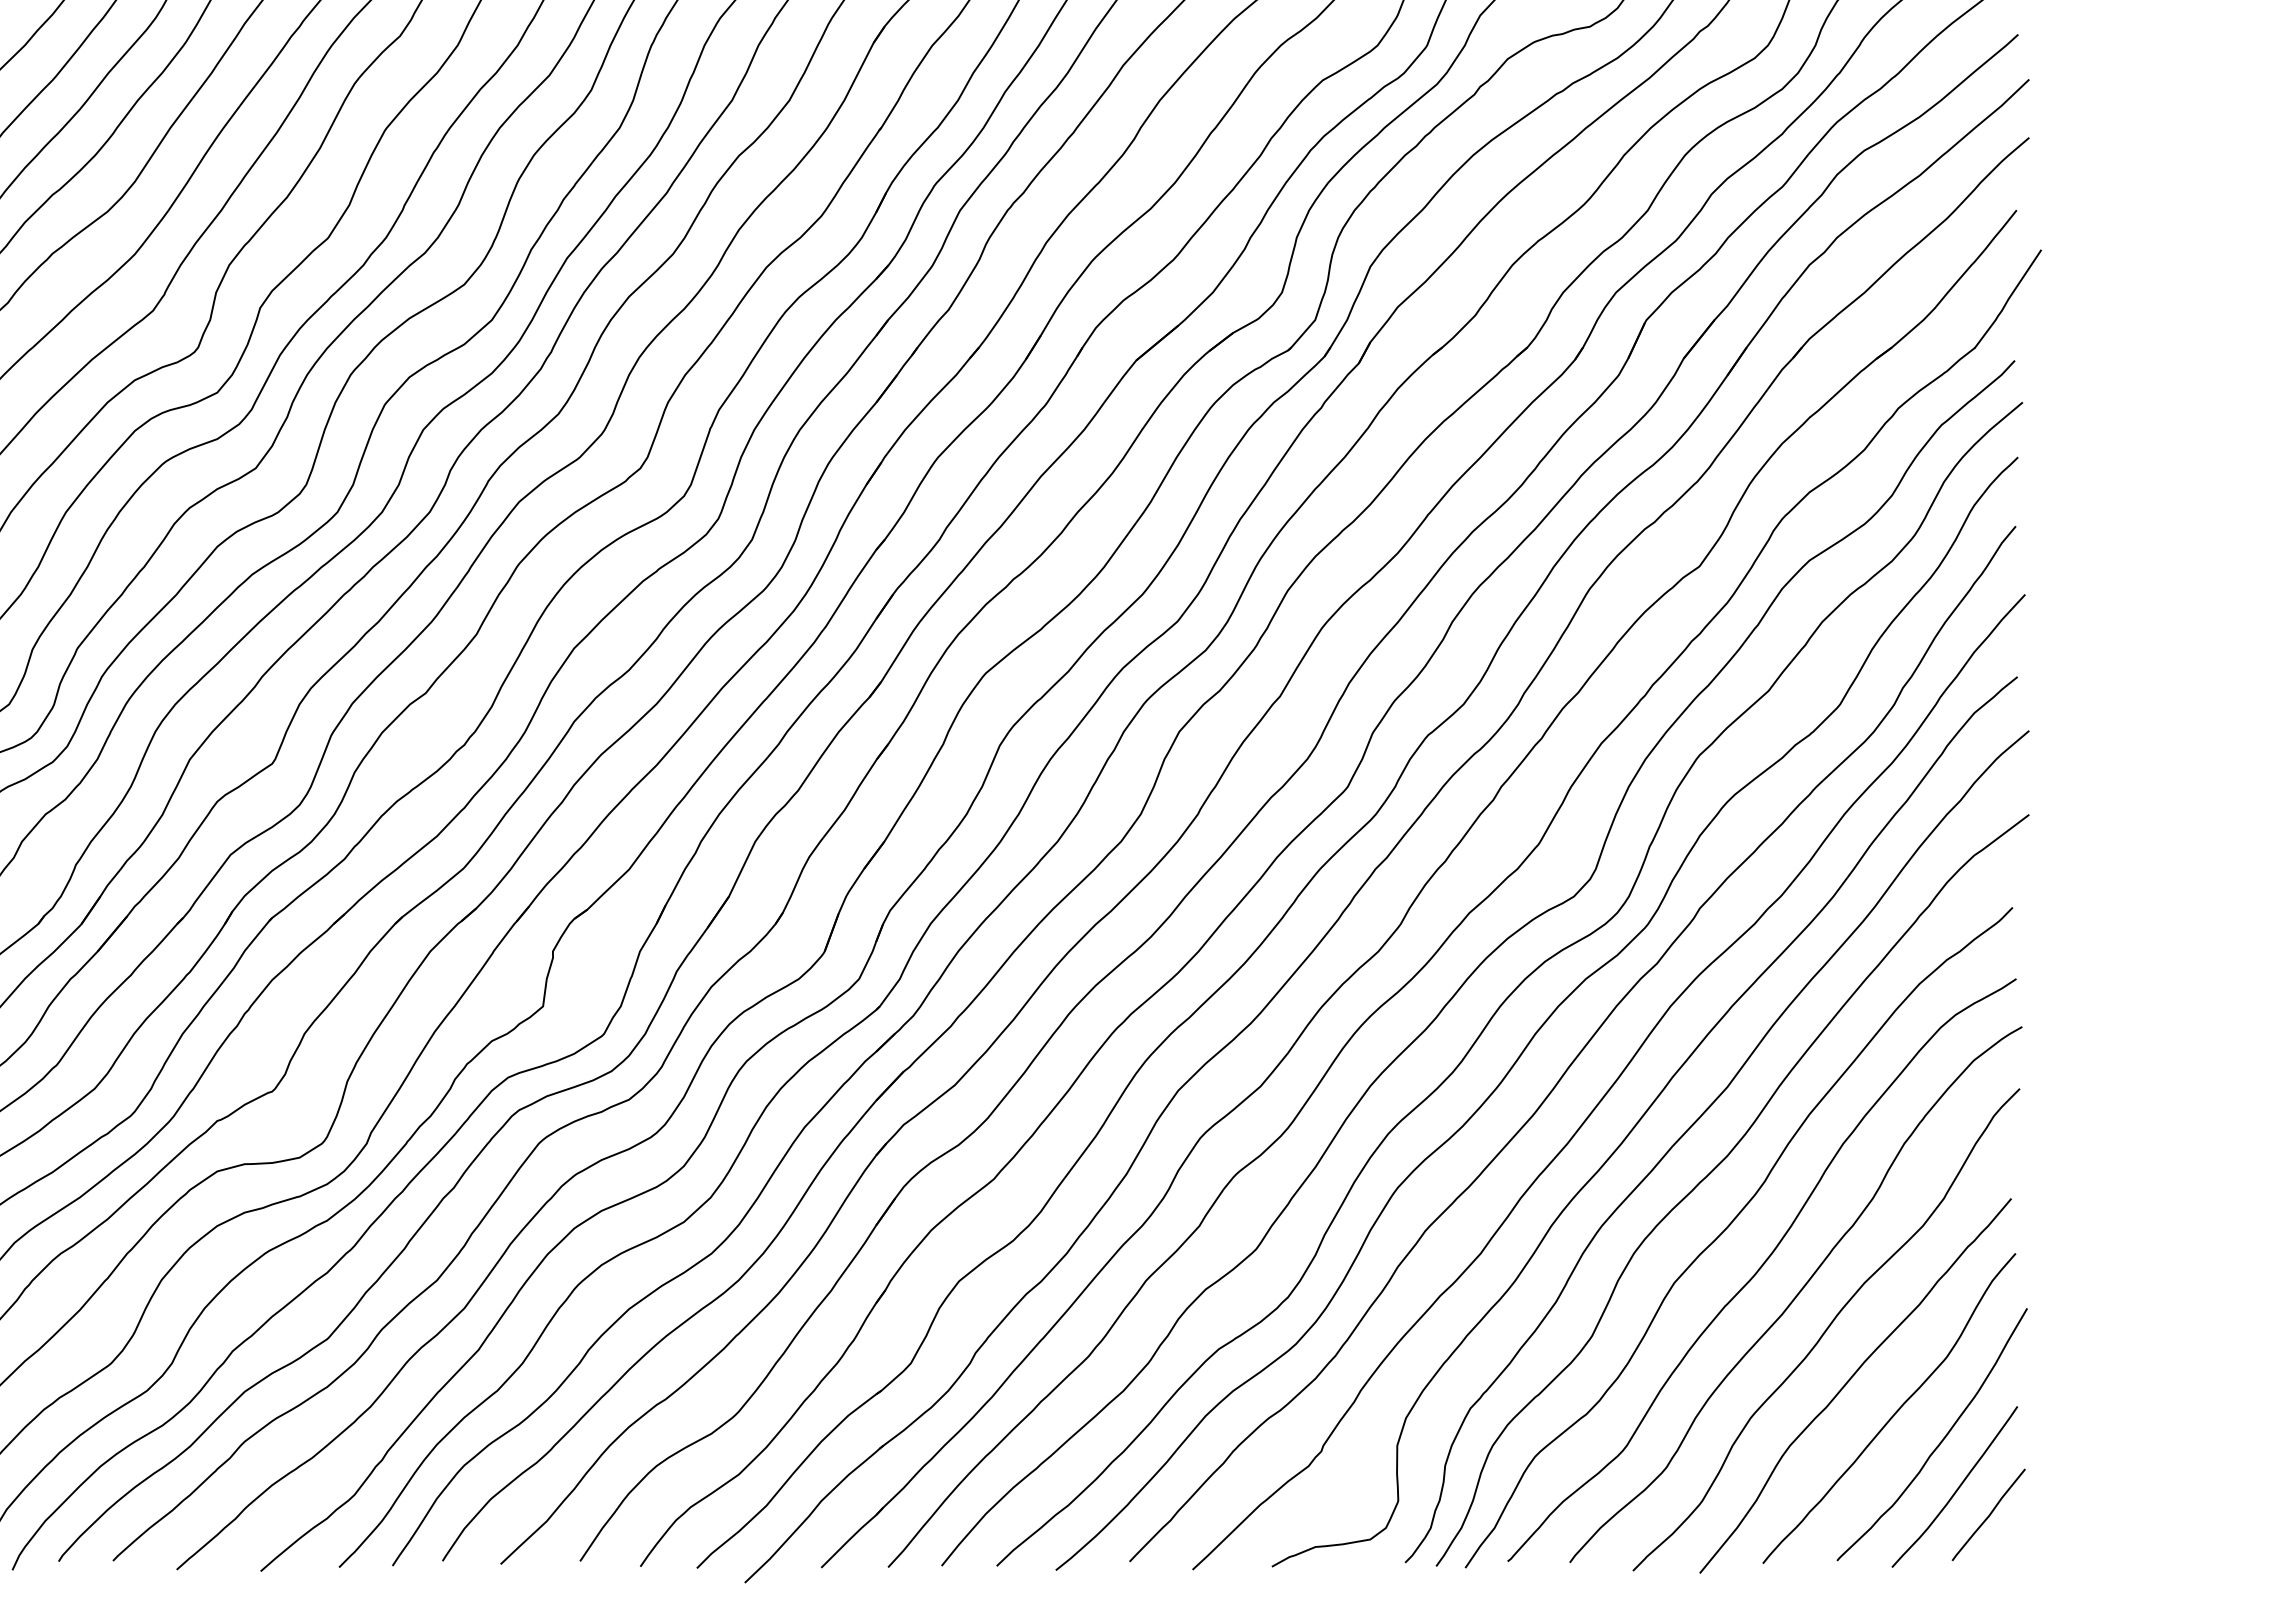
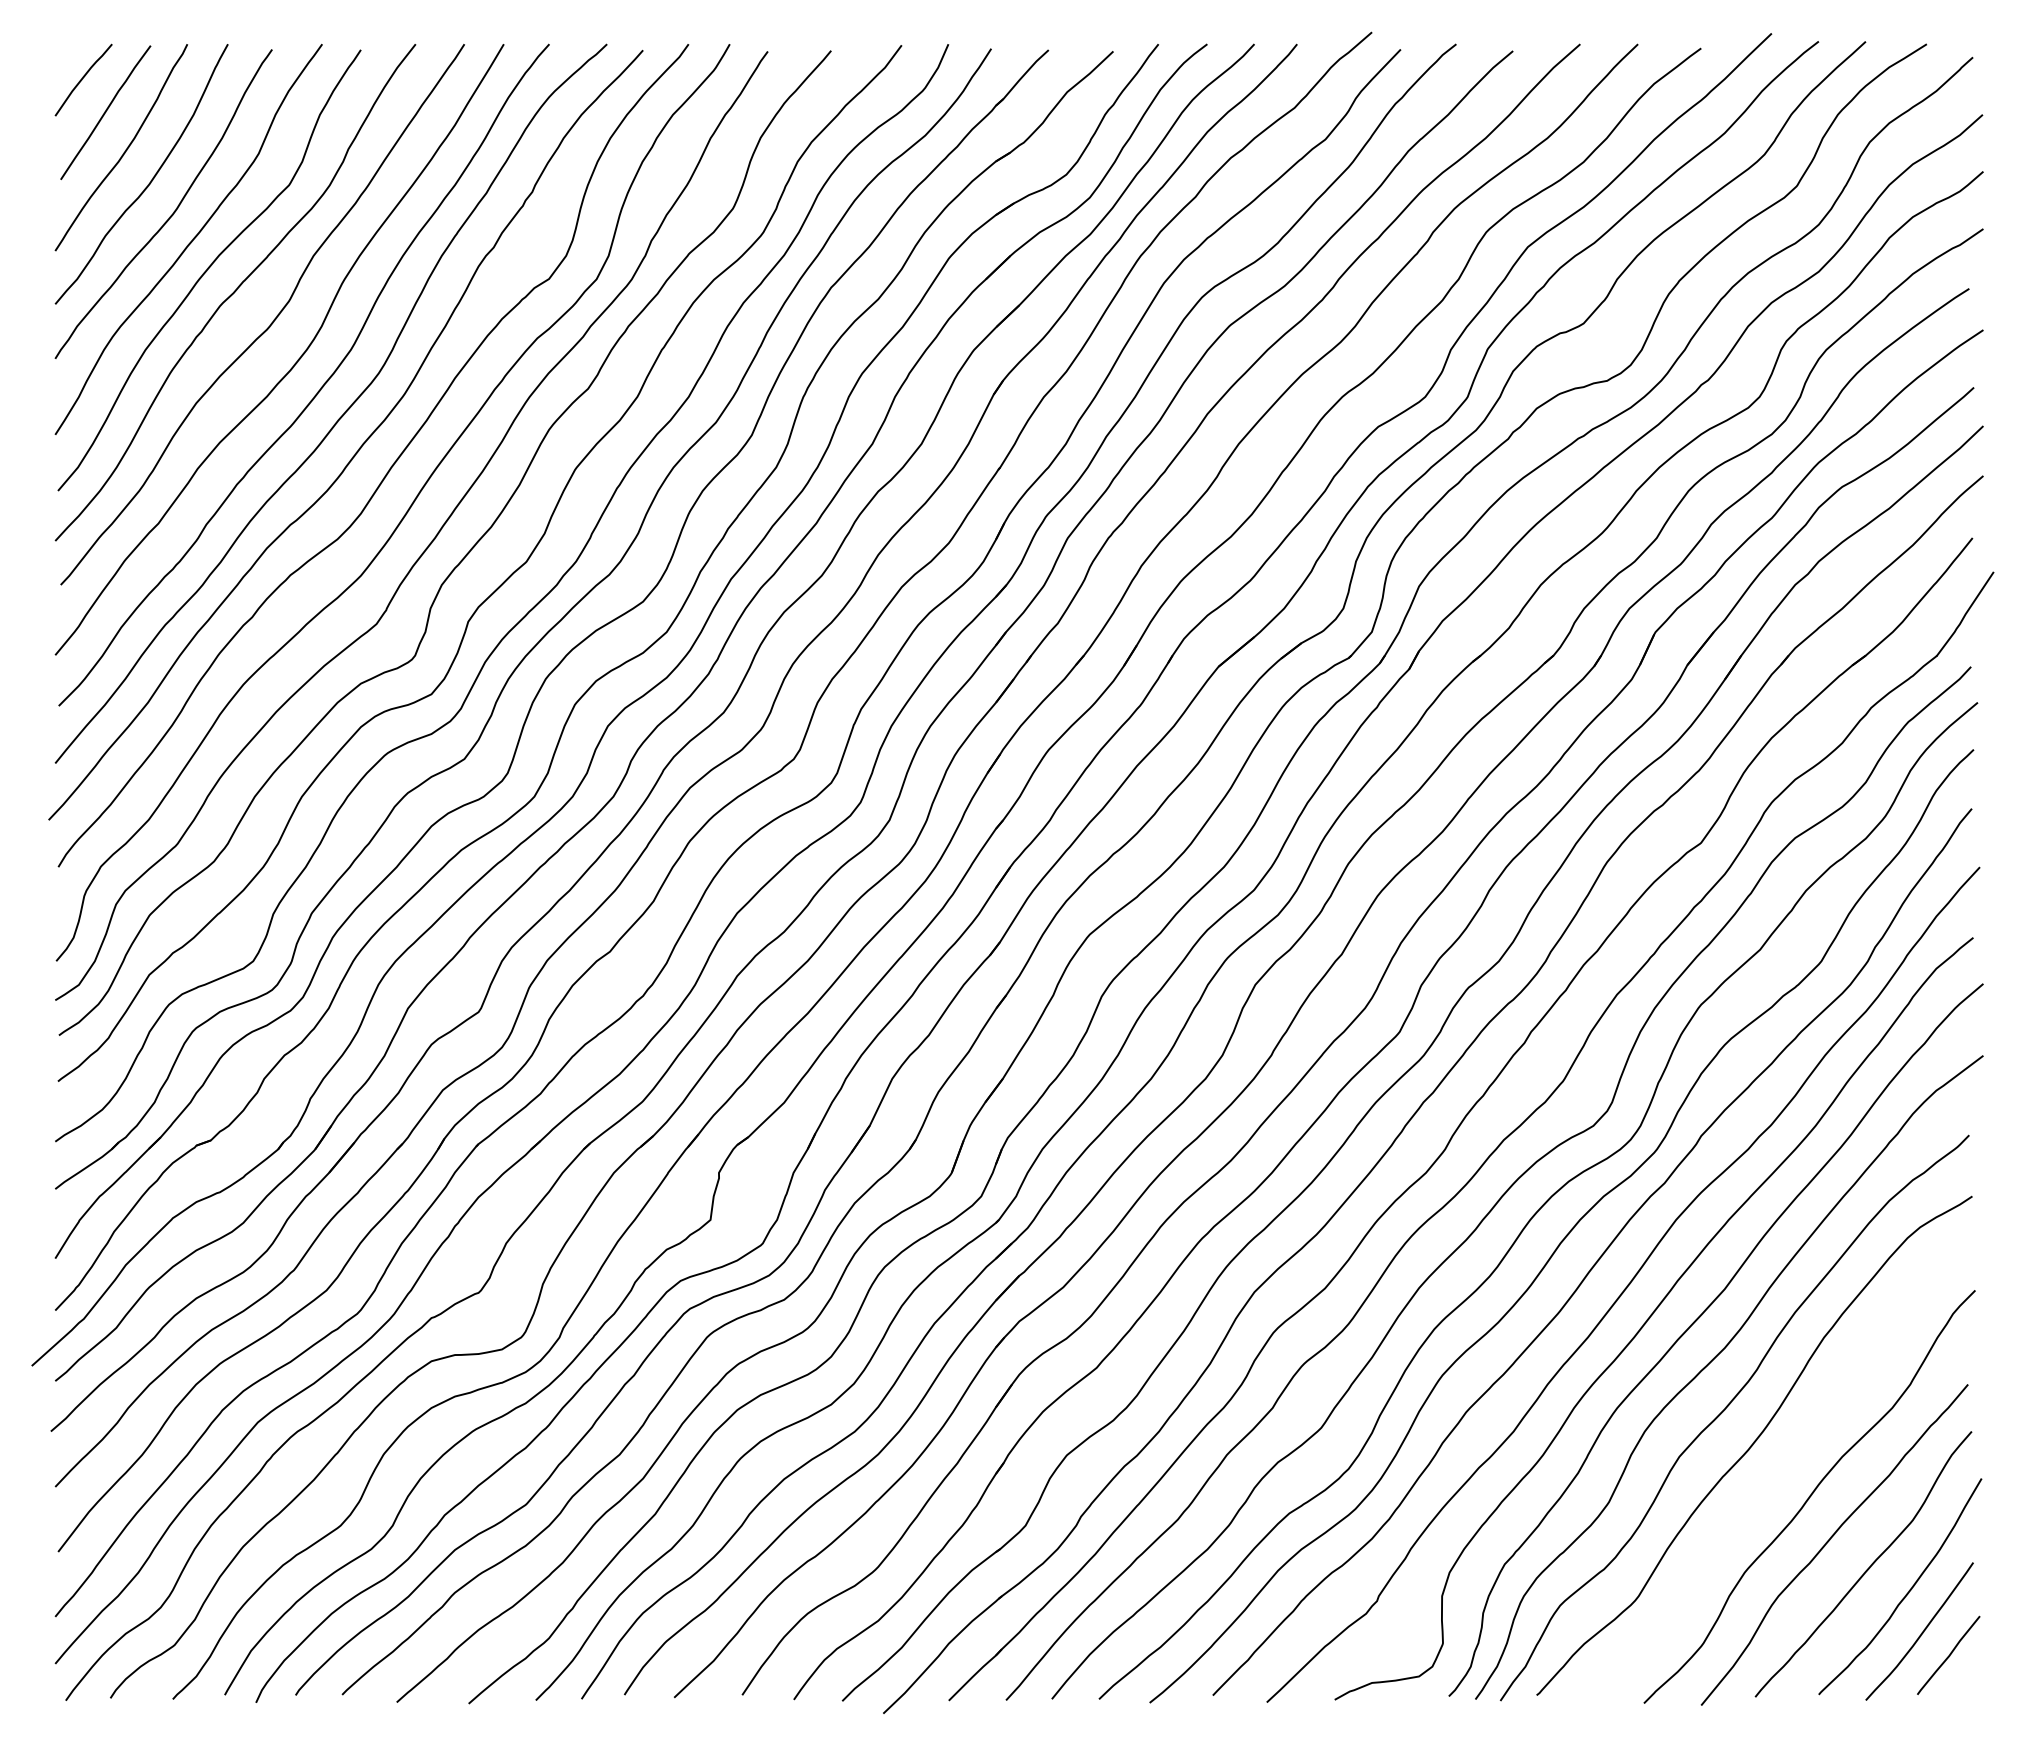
curve: (1797, 1294) -> (1784, 1466), removed

